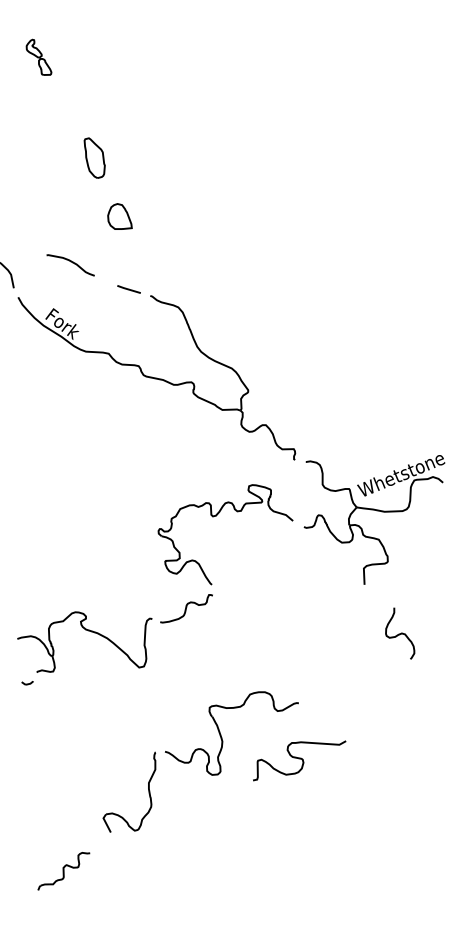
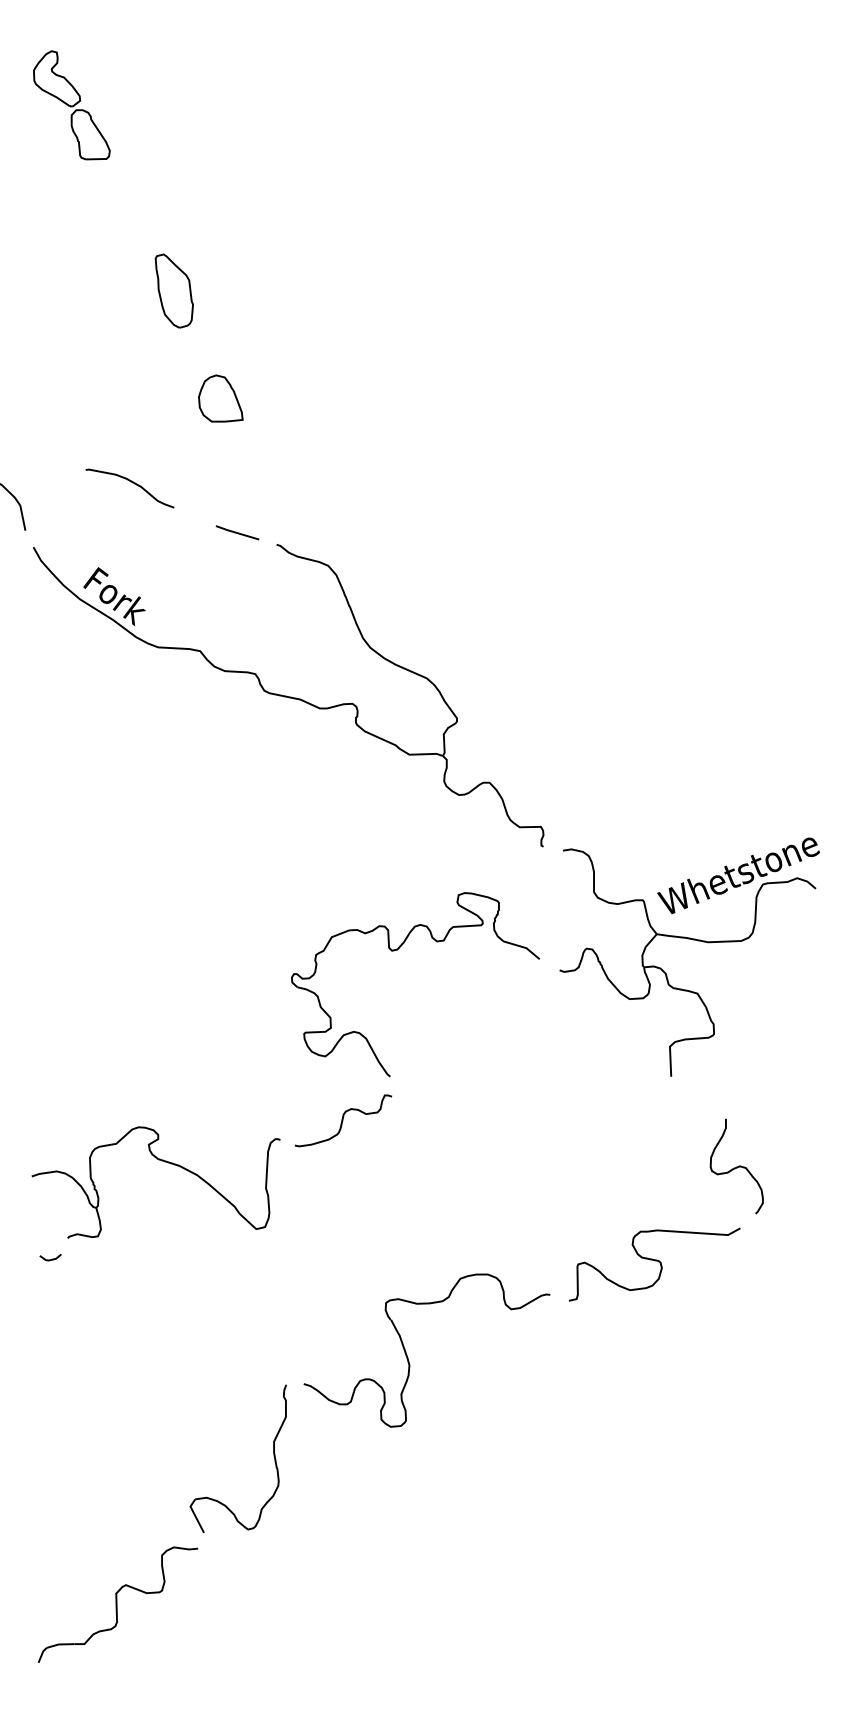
part: (38, 57) -> (70, 105), size x1.67
curve: (299, 759) -> (654, 1262), moved
part: (63, 871) -> (116, 1604), size x1.67

